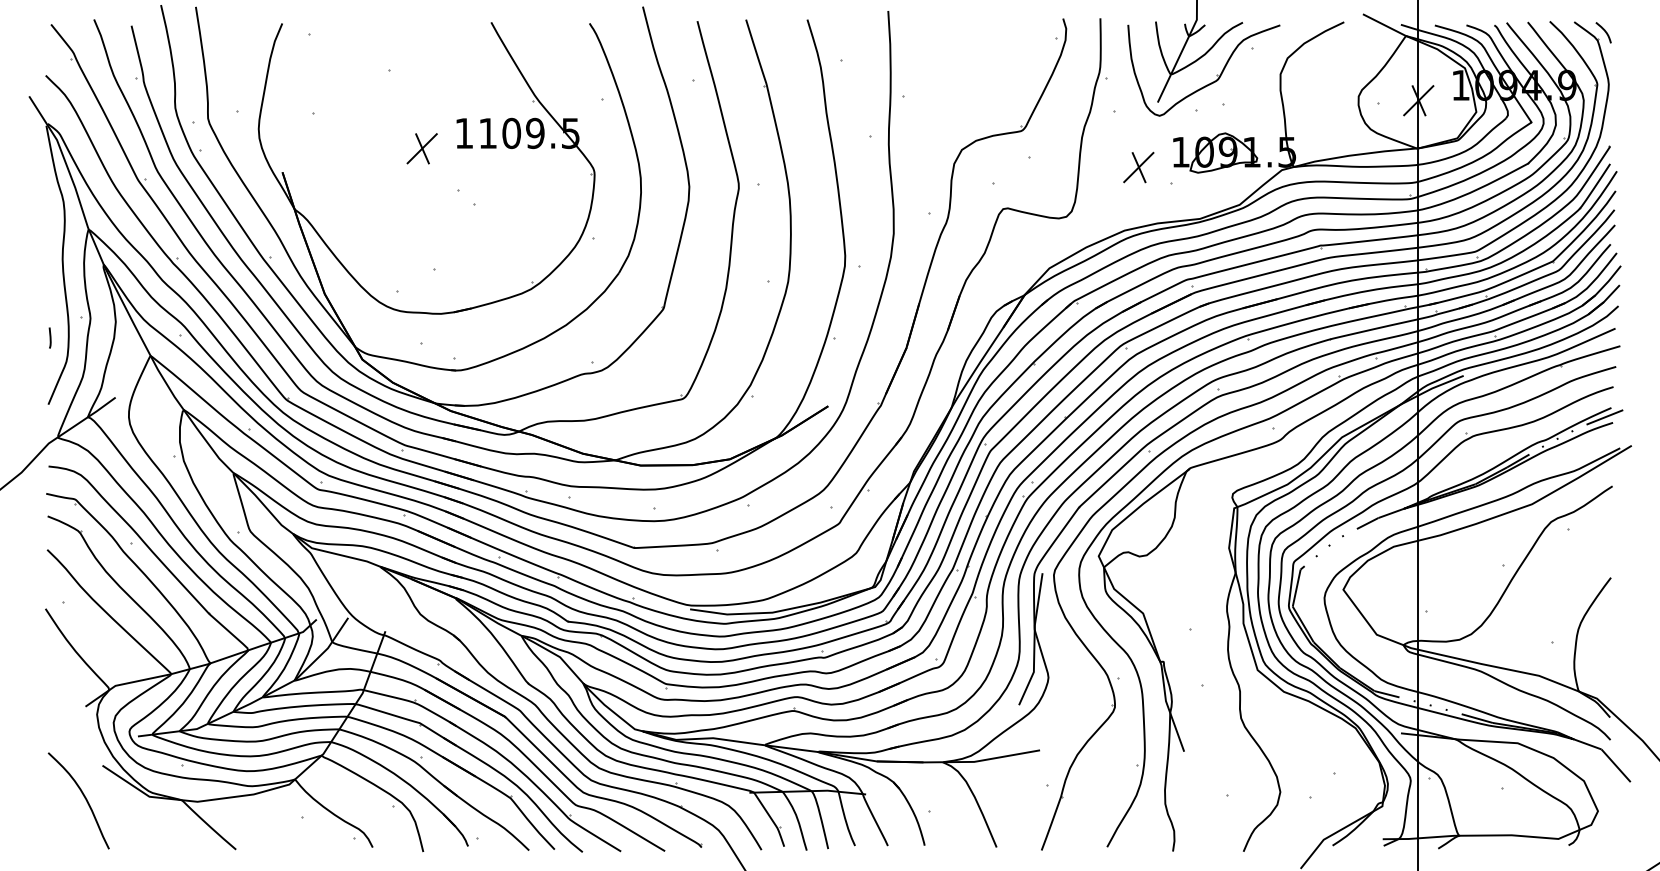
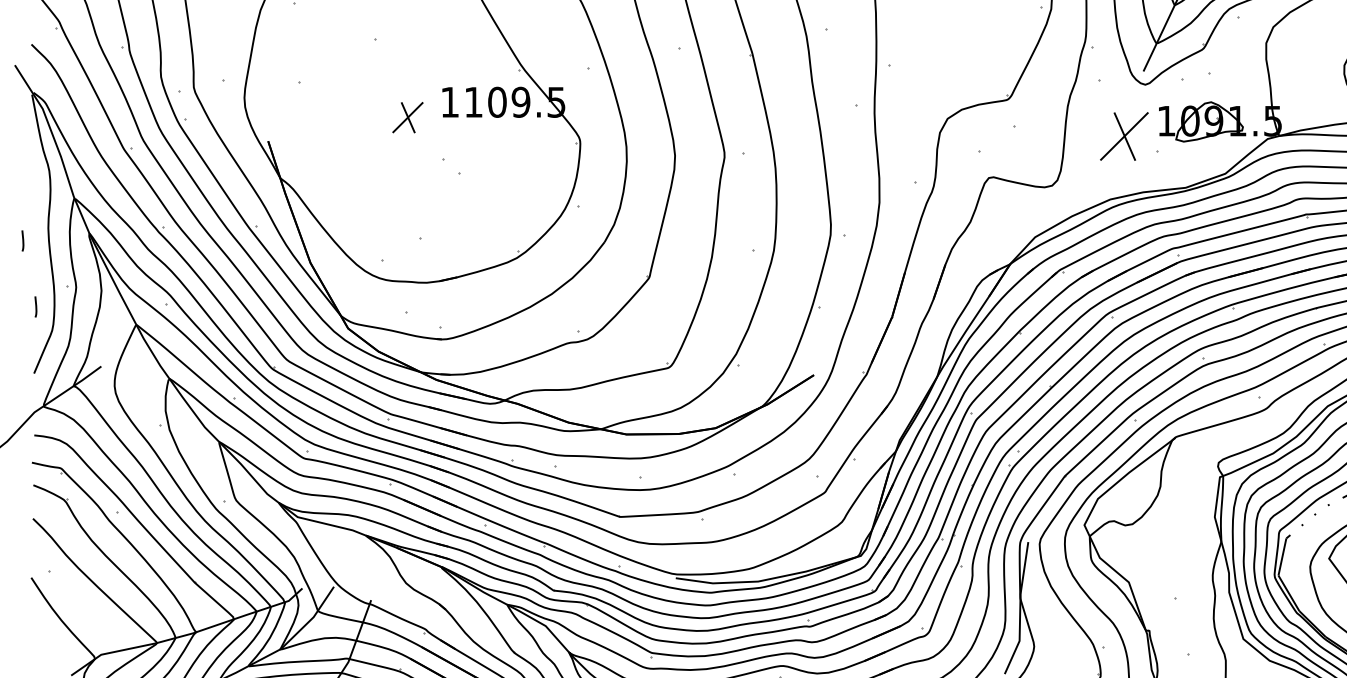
part: (1138, 167) -> (1124, 136), size x1.6
line: (36, 271) -> (22, 240), added

